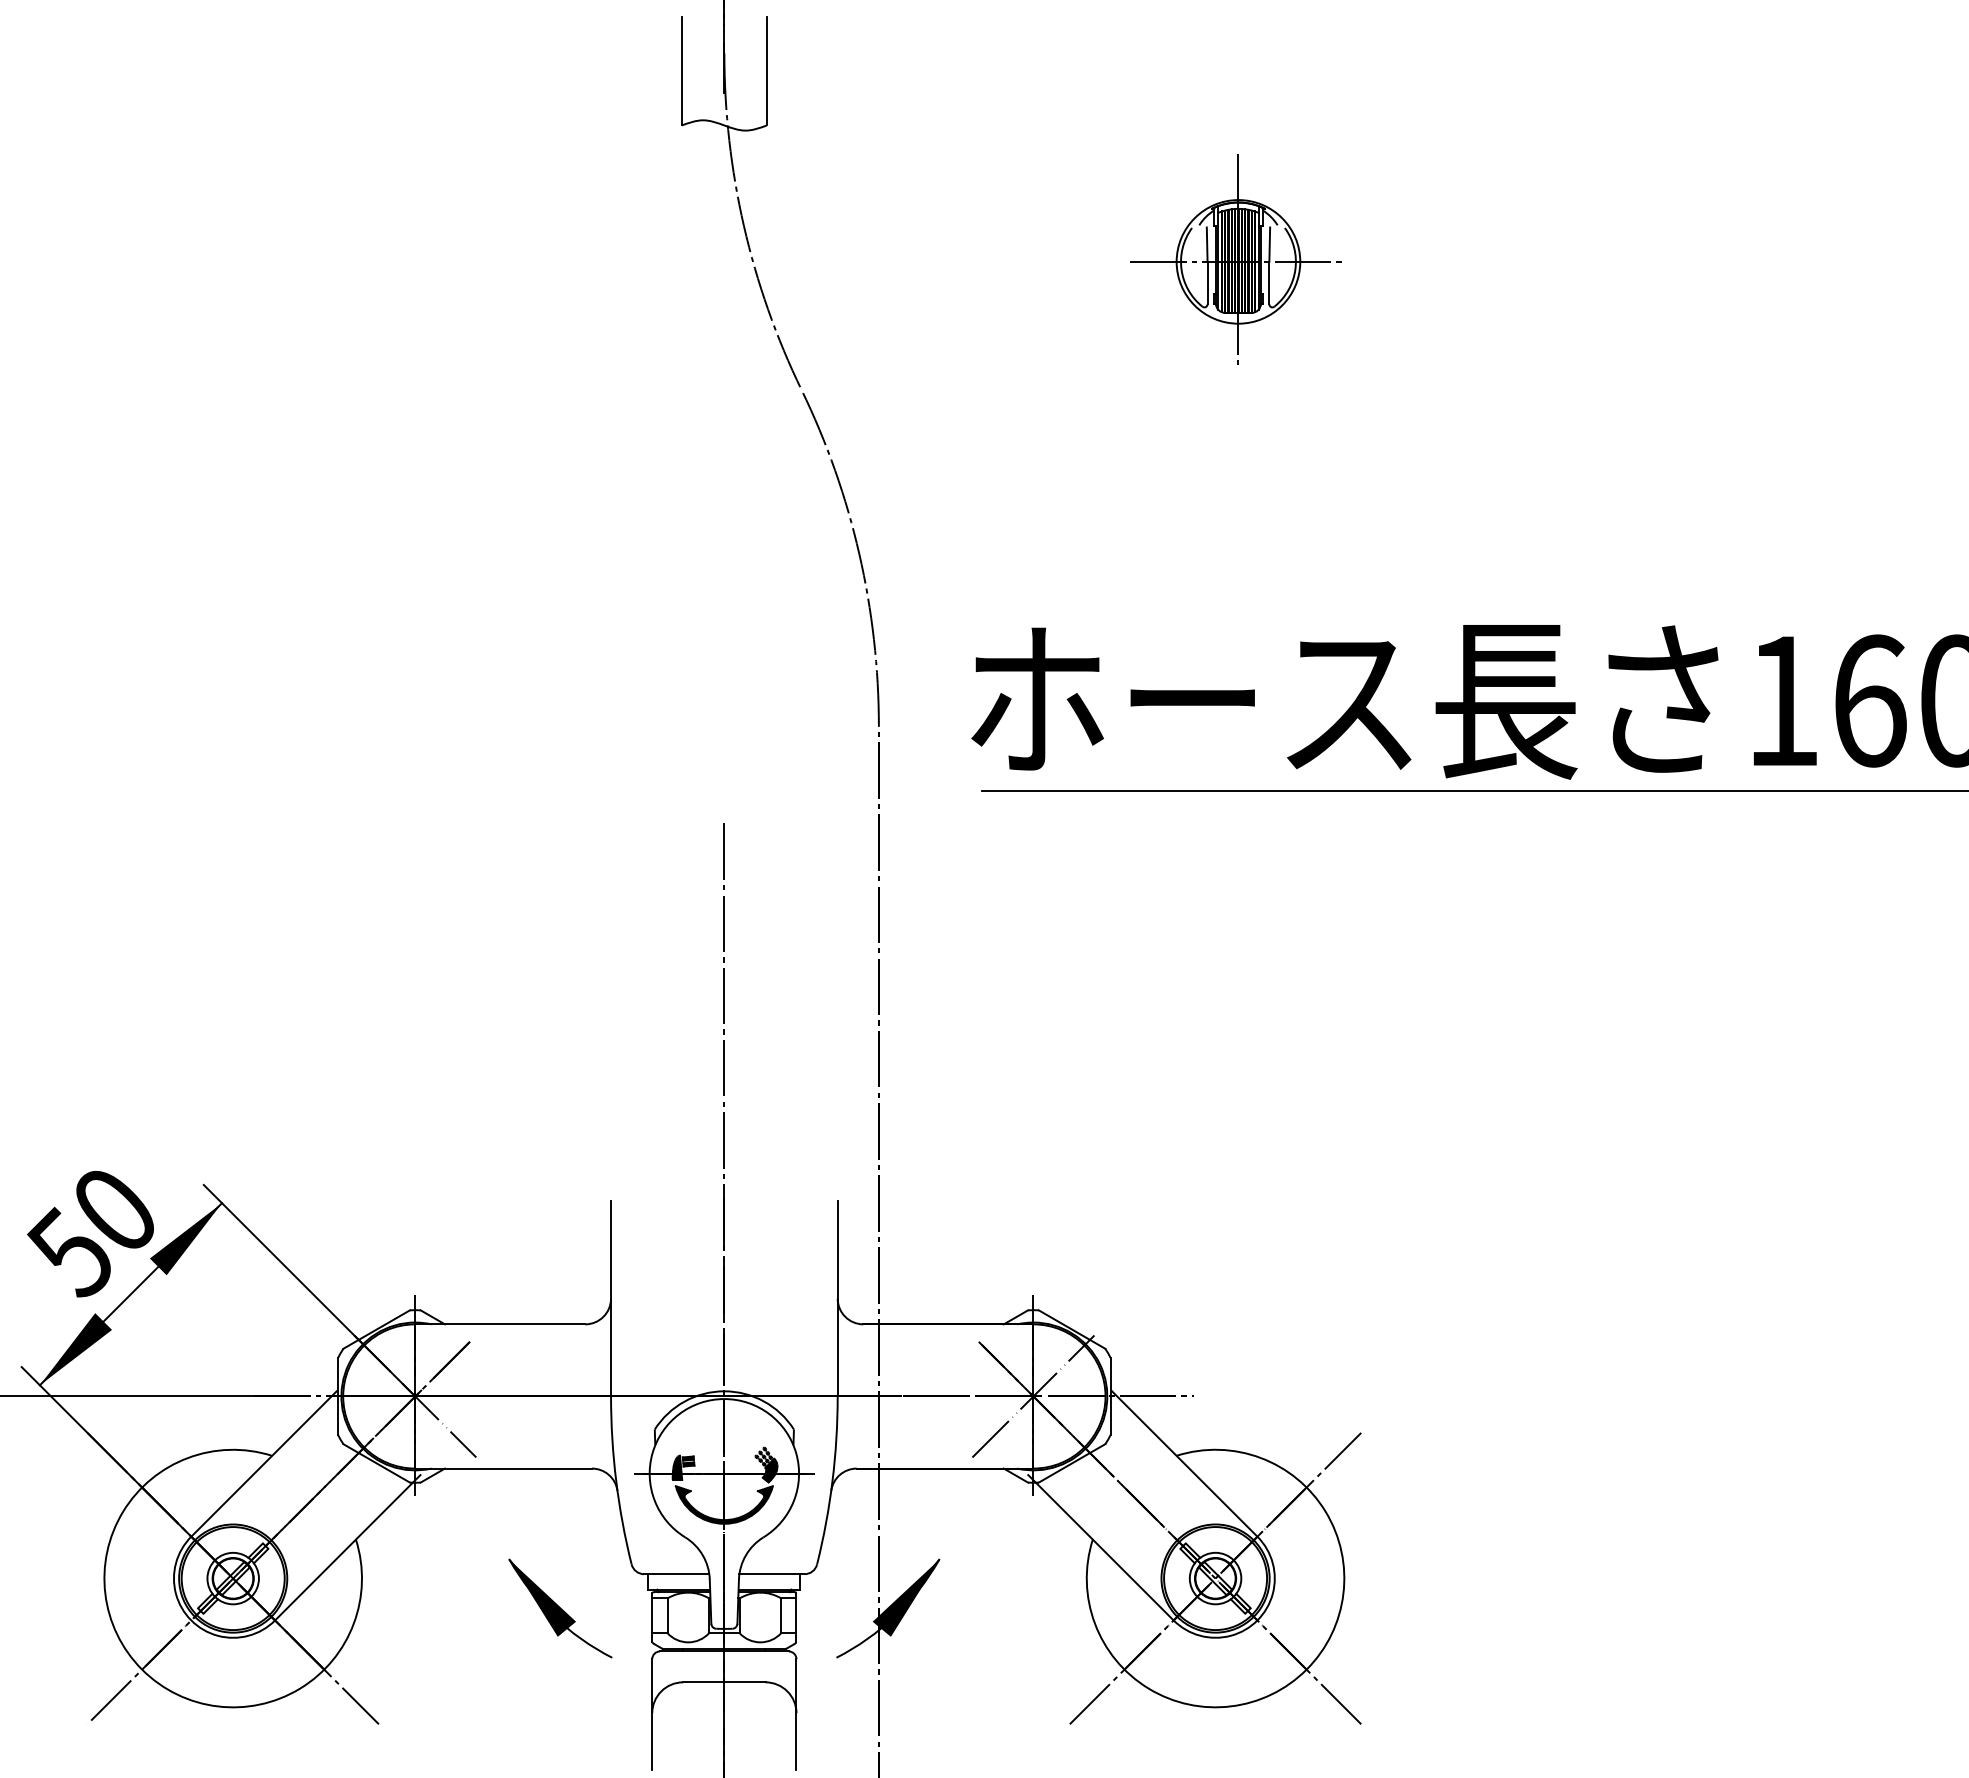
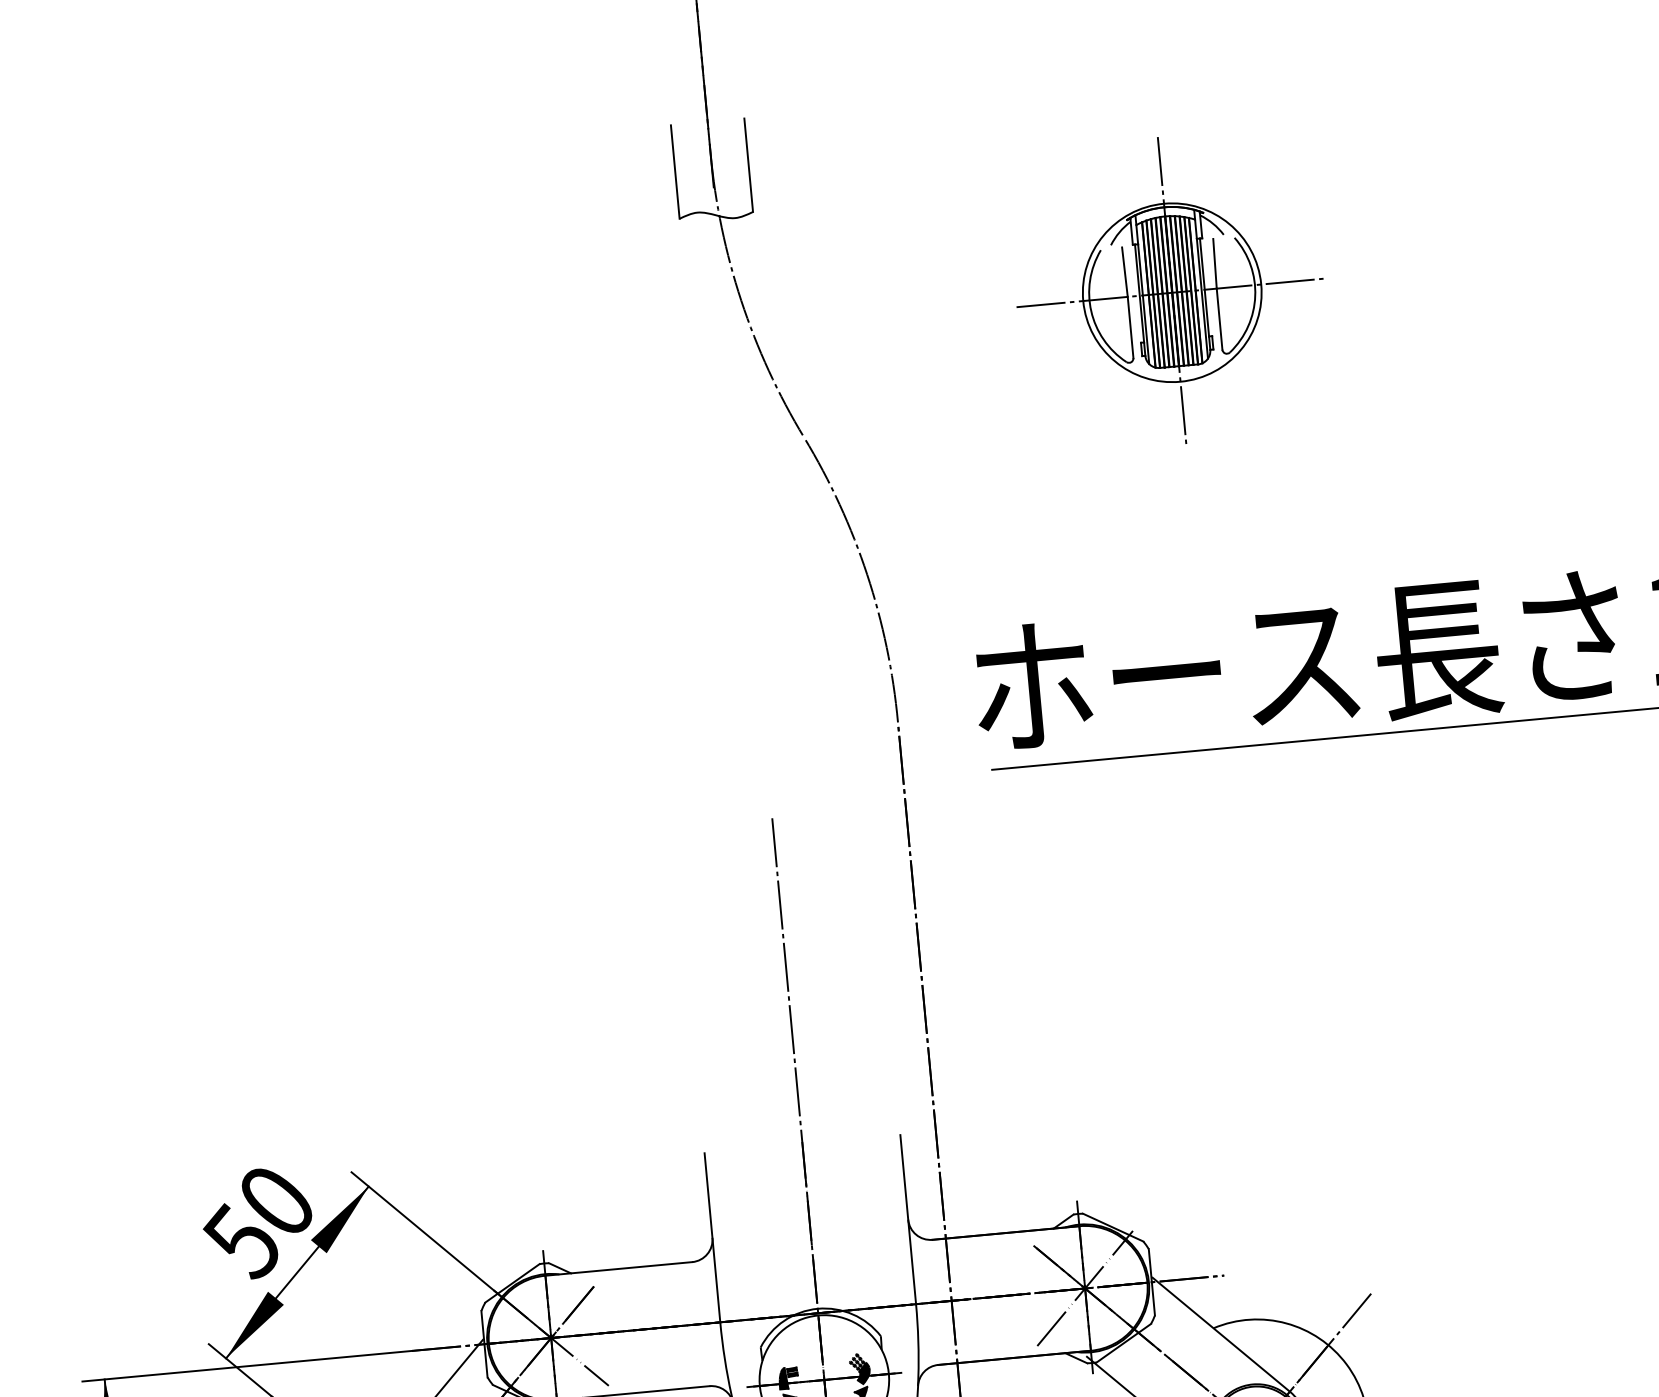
part: (1236, 260) -> (1169, 290), size x1.67

